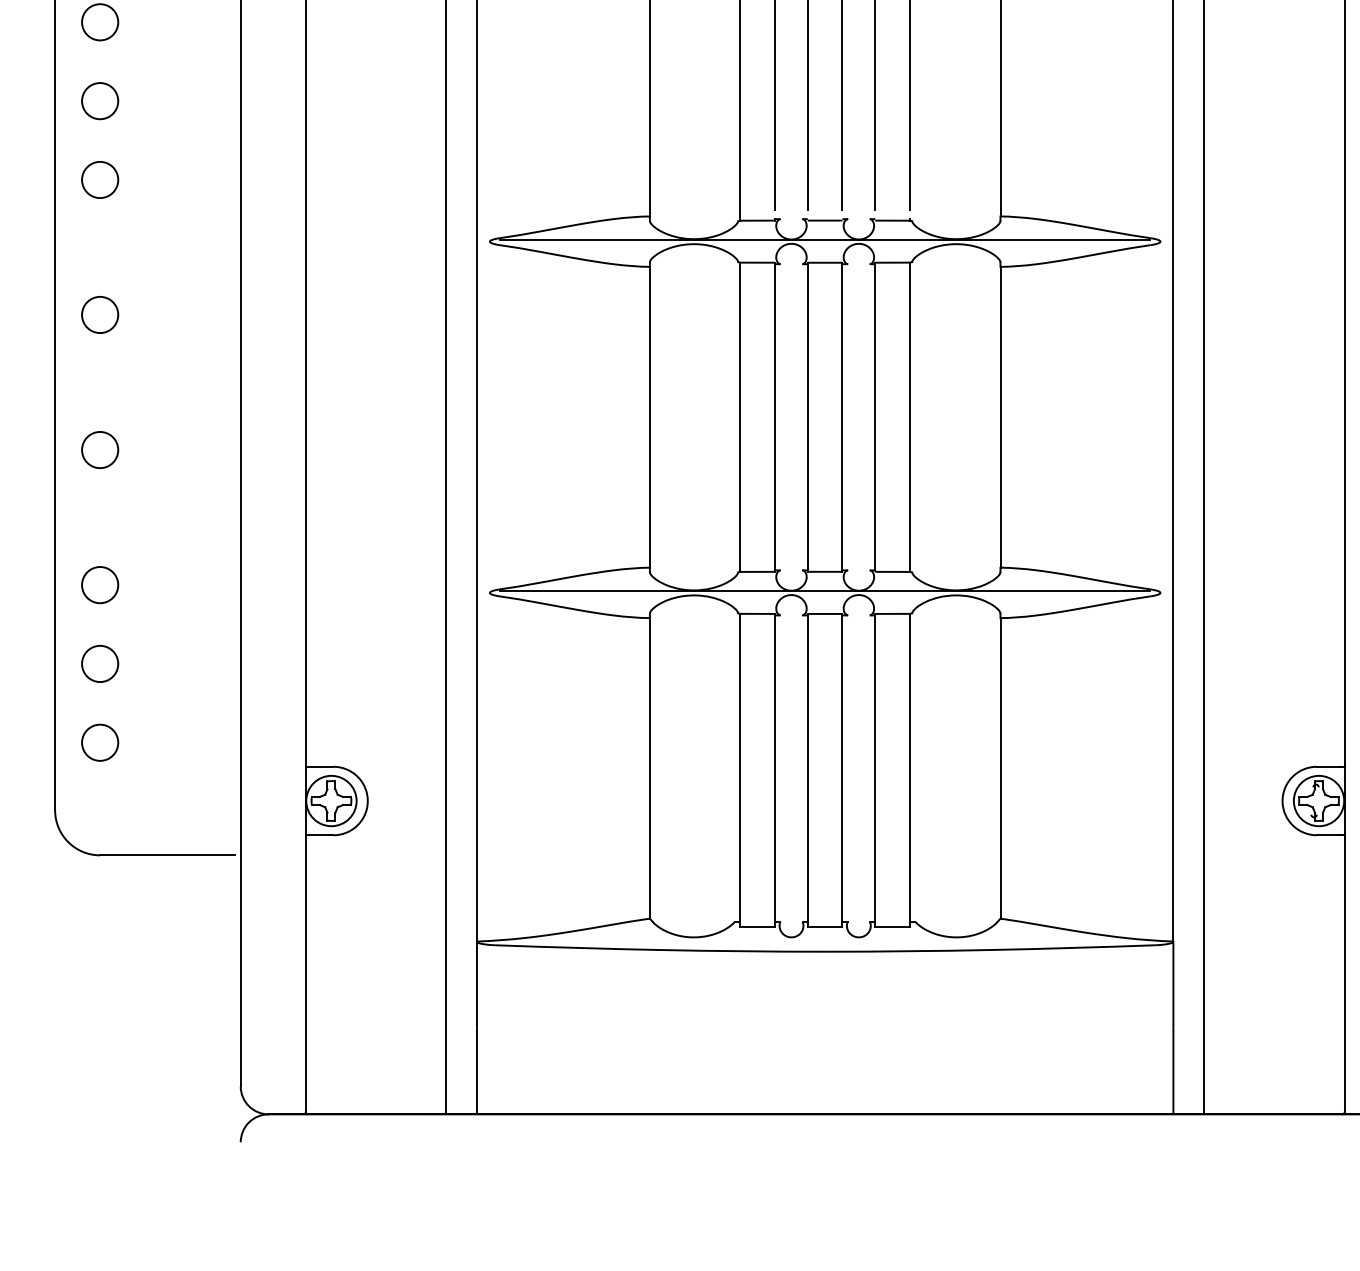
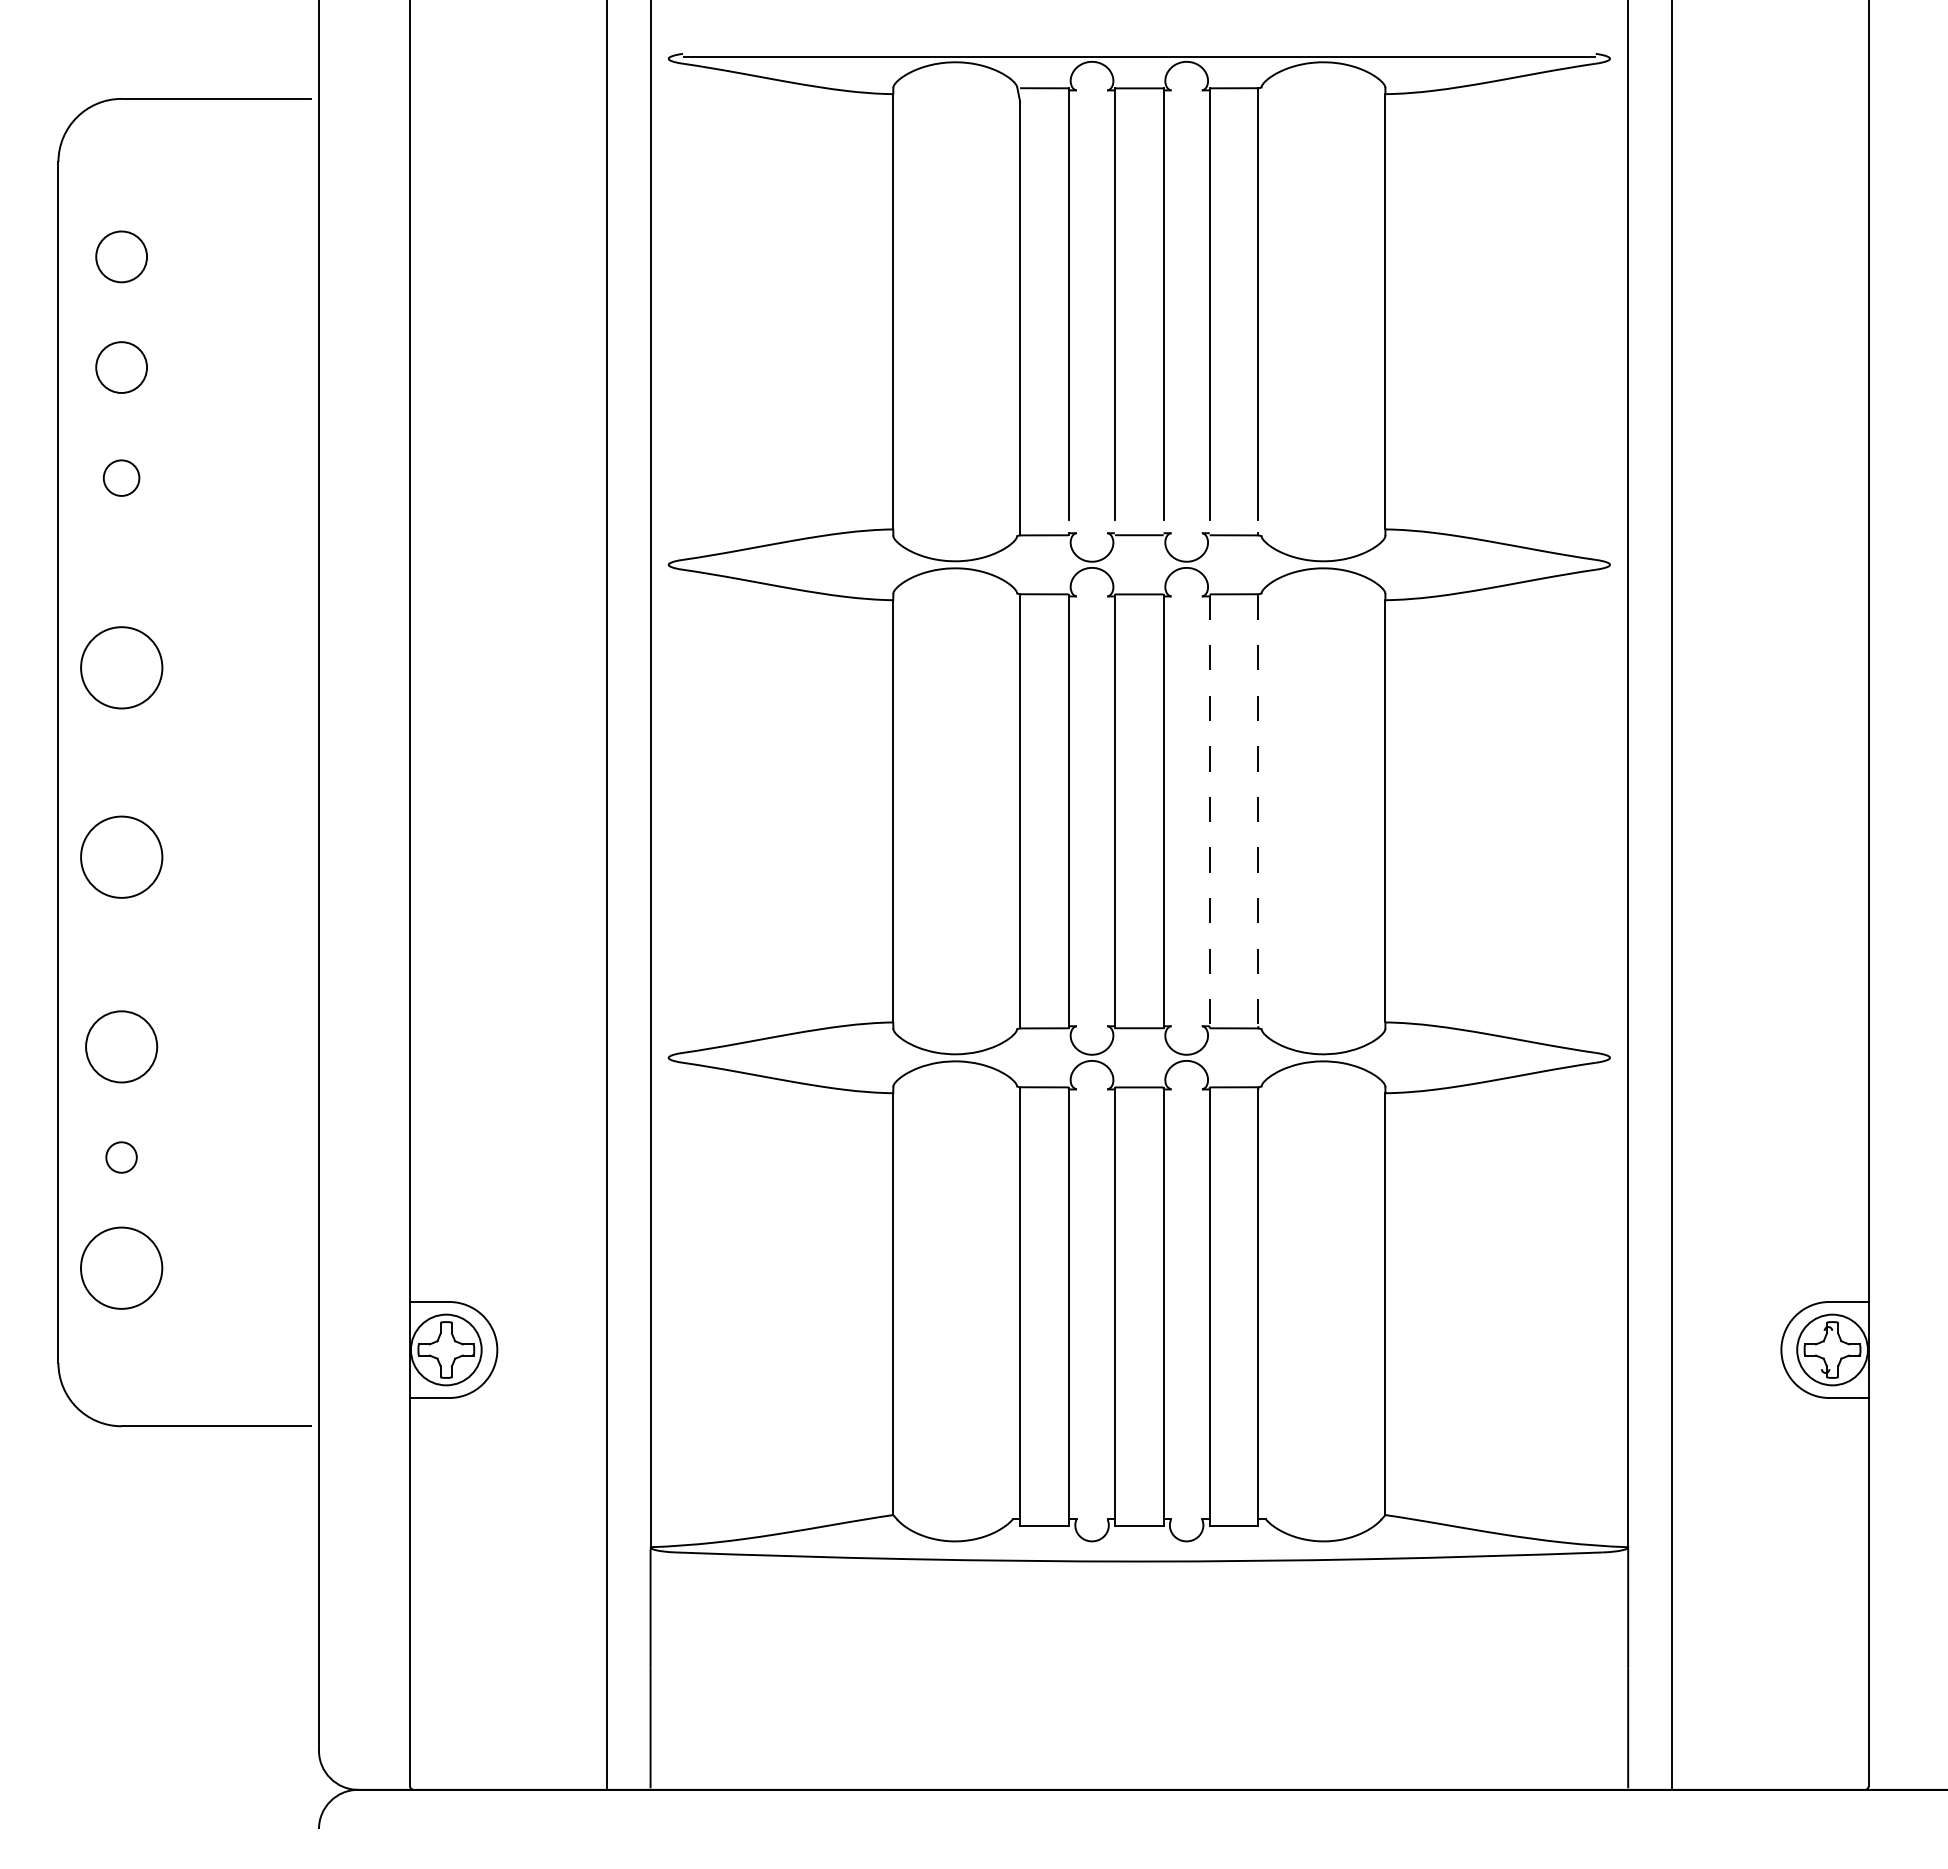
circle: (100, 179) -> (121, 477), size x0.7
line: (825, 240) -> (1139, 562), removed
circle: (100, 314) -> (121, 667), size x1.6
line: (875, 416) -> (1209, 810), solid -> dashed
line: (910, 416) -> (1258, 810), solid -> dashed
circle: (100, 450) -> (121, 857), size x1.6
circle: (100, 584) -> (121, 1046), size x1.4
line: (825, 591) -> (1139, 1055), removed
circle: (100, 663) -> (121, 1157), size x0.6
circle: (100, 742) -> (121, 1267), size x1.6

